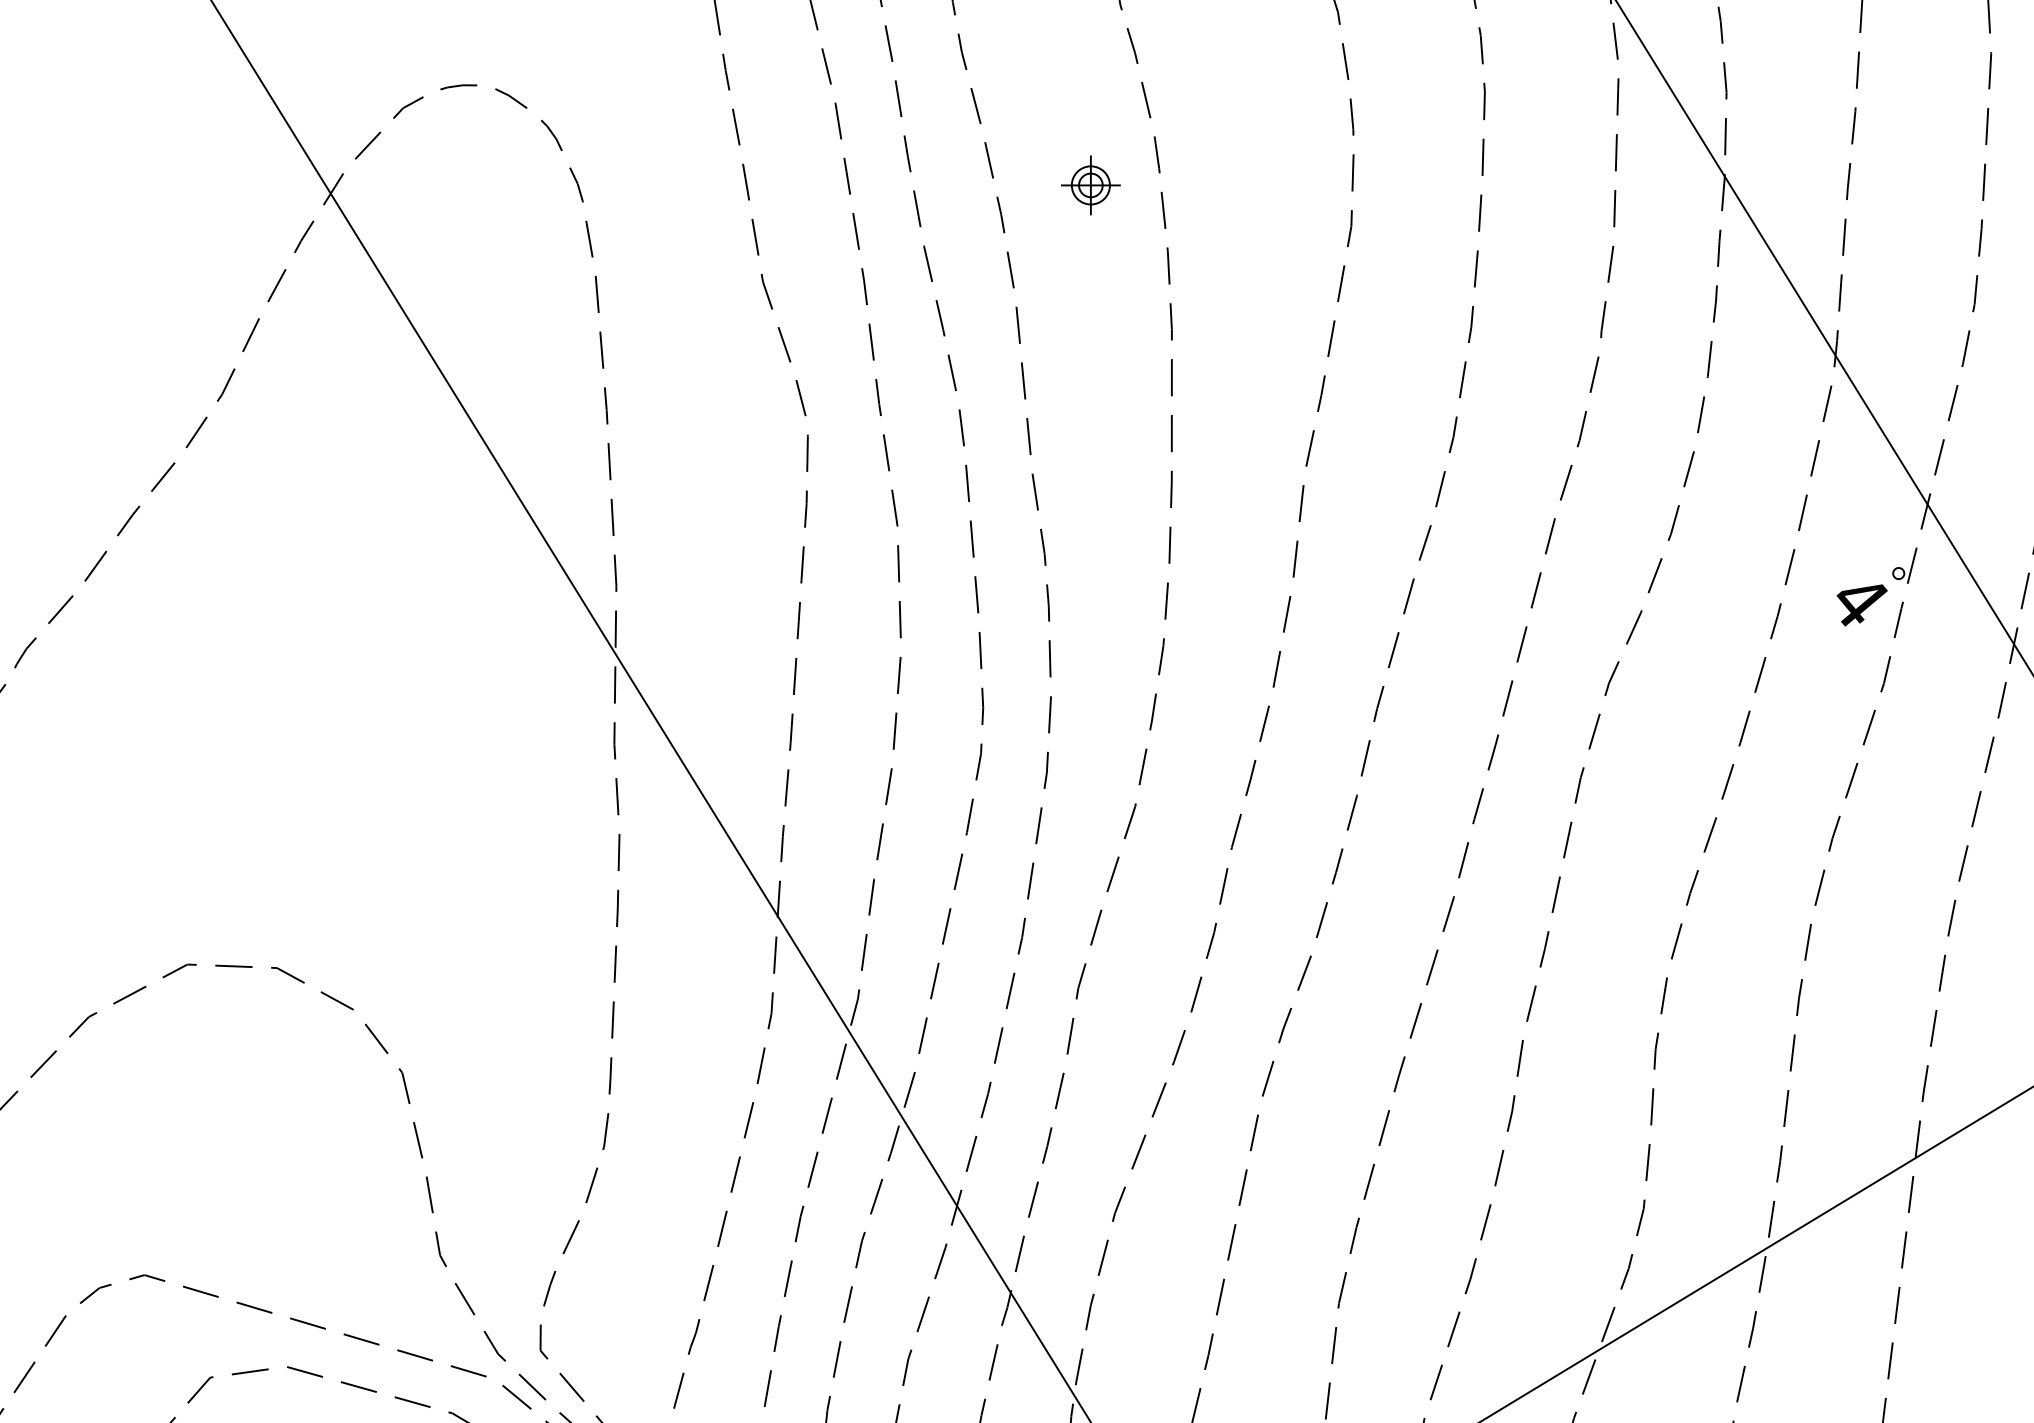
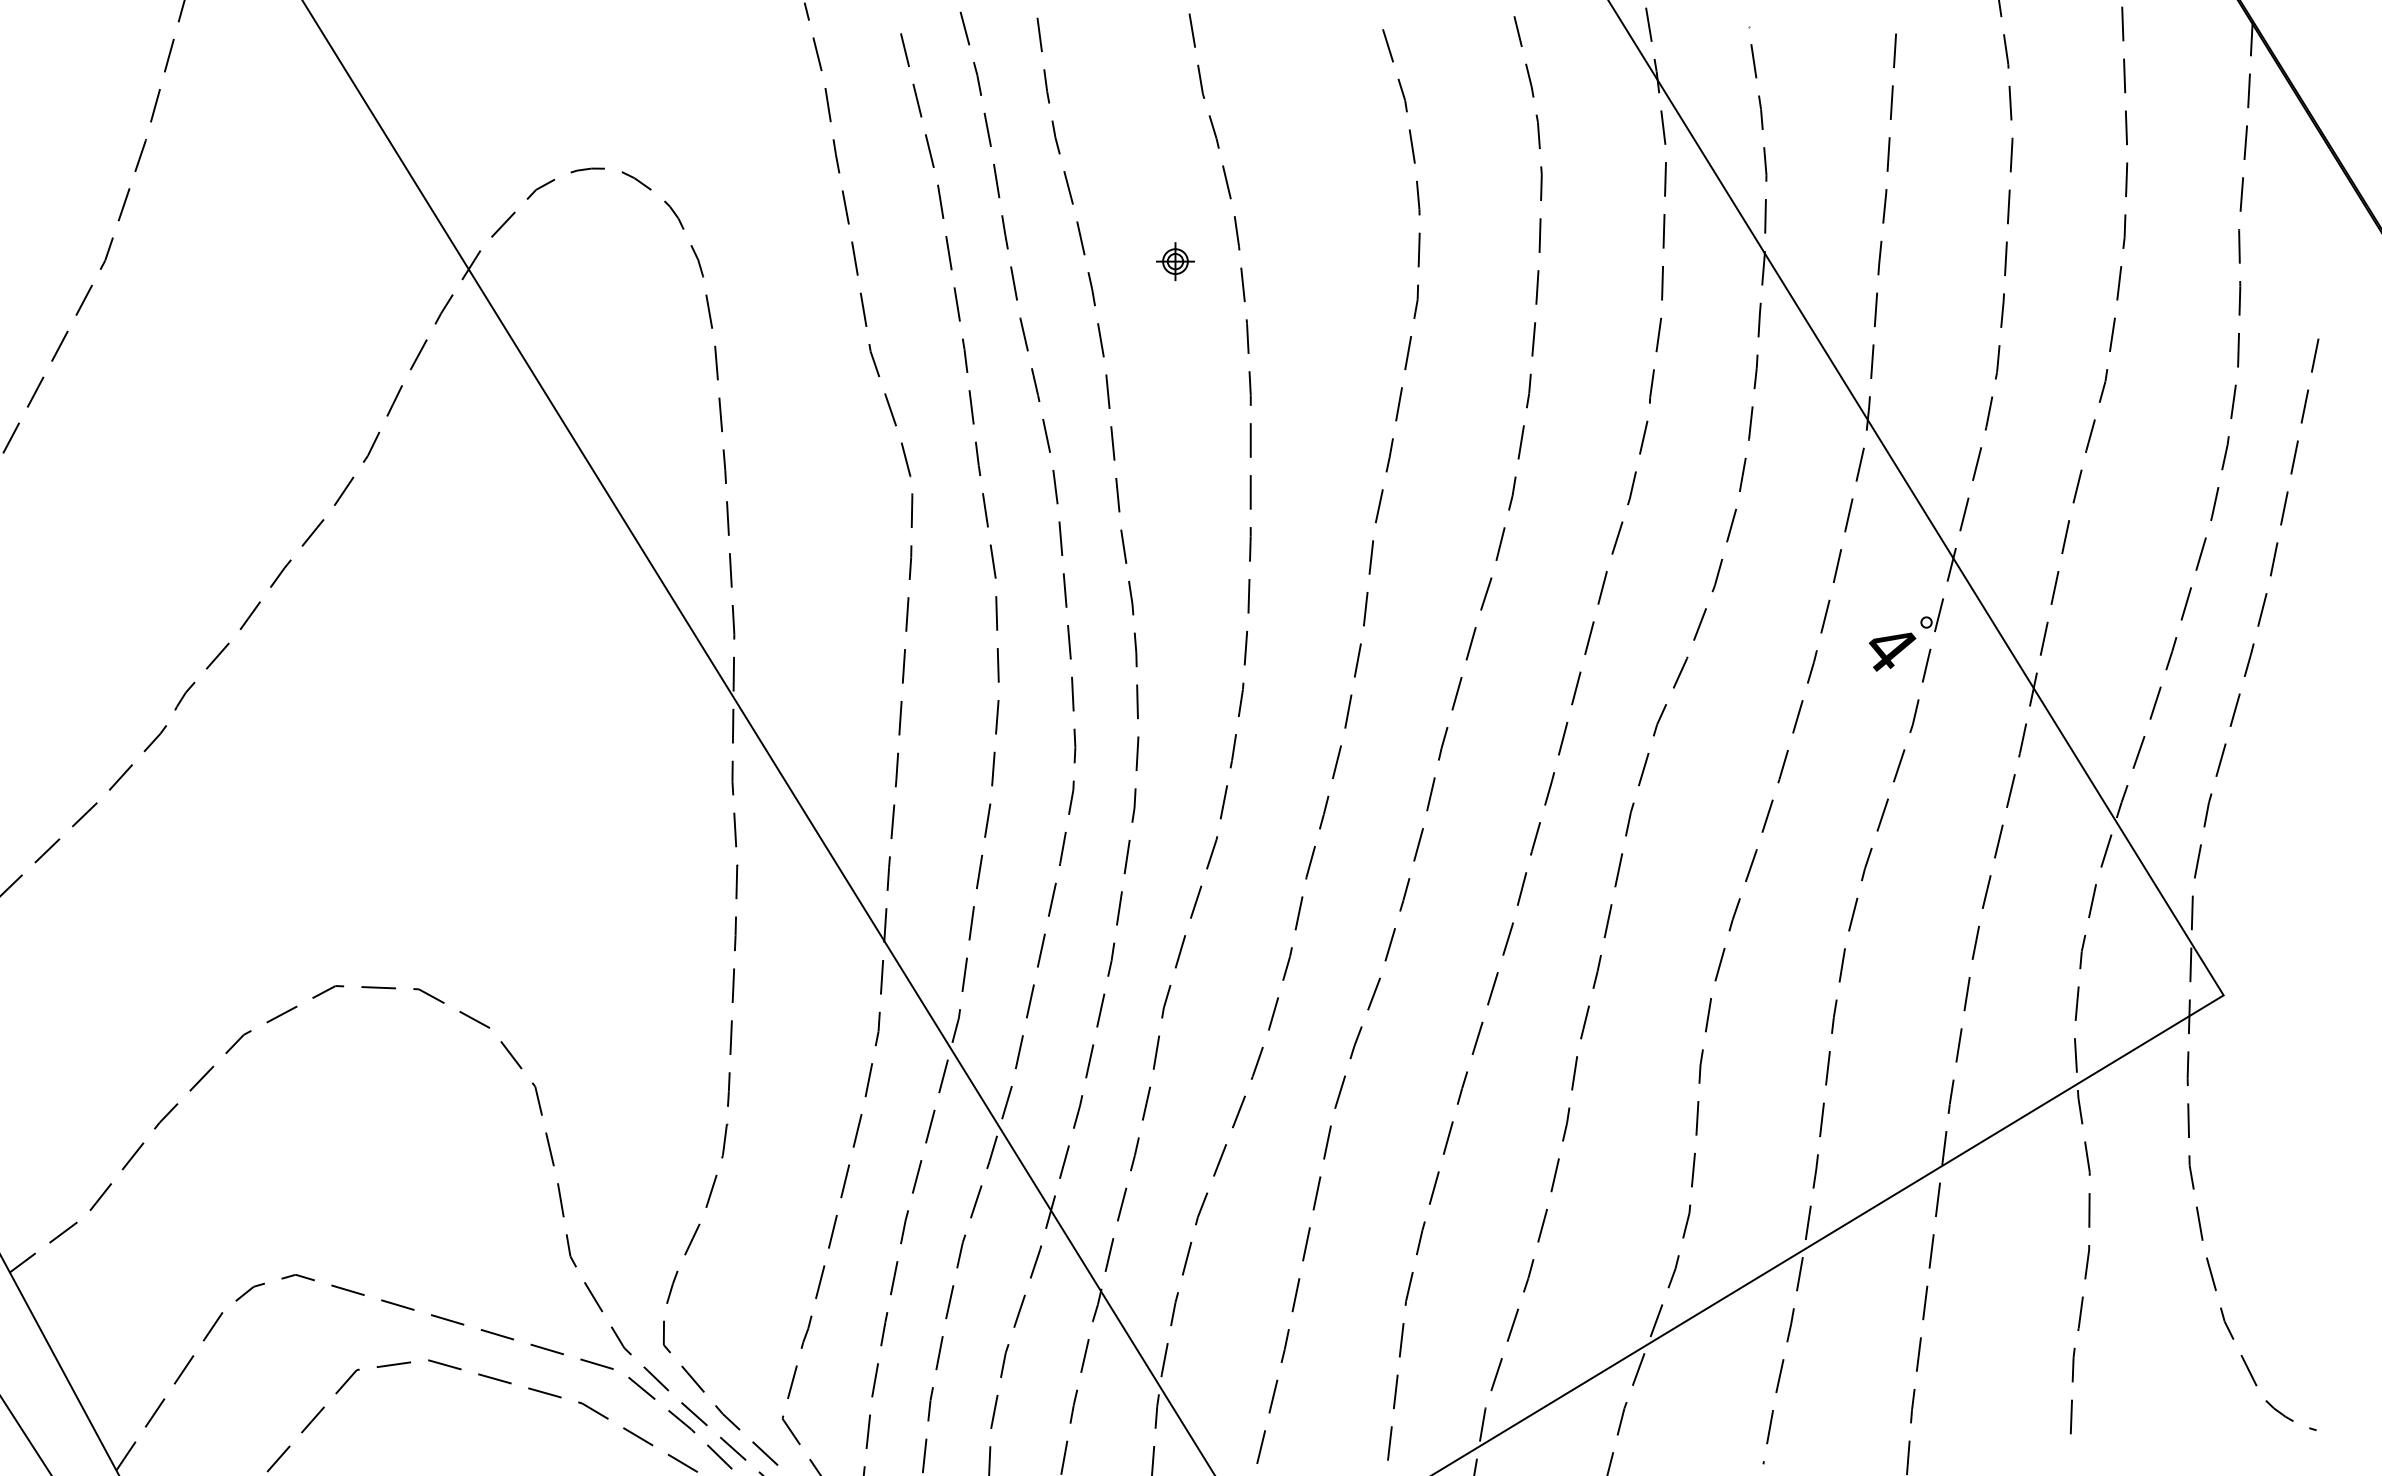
part: (1090, 185) -> (1175, 261), size x0.7

